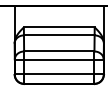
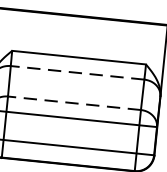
line: (58, 35) -> (76, 72), solid -> dashed
line: (58, 51) -> (72, 103), solid -> dashed

